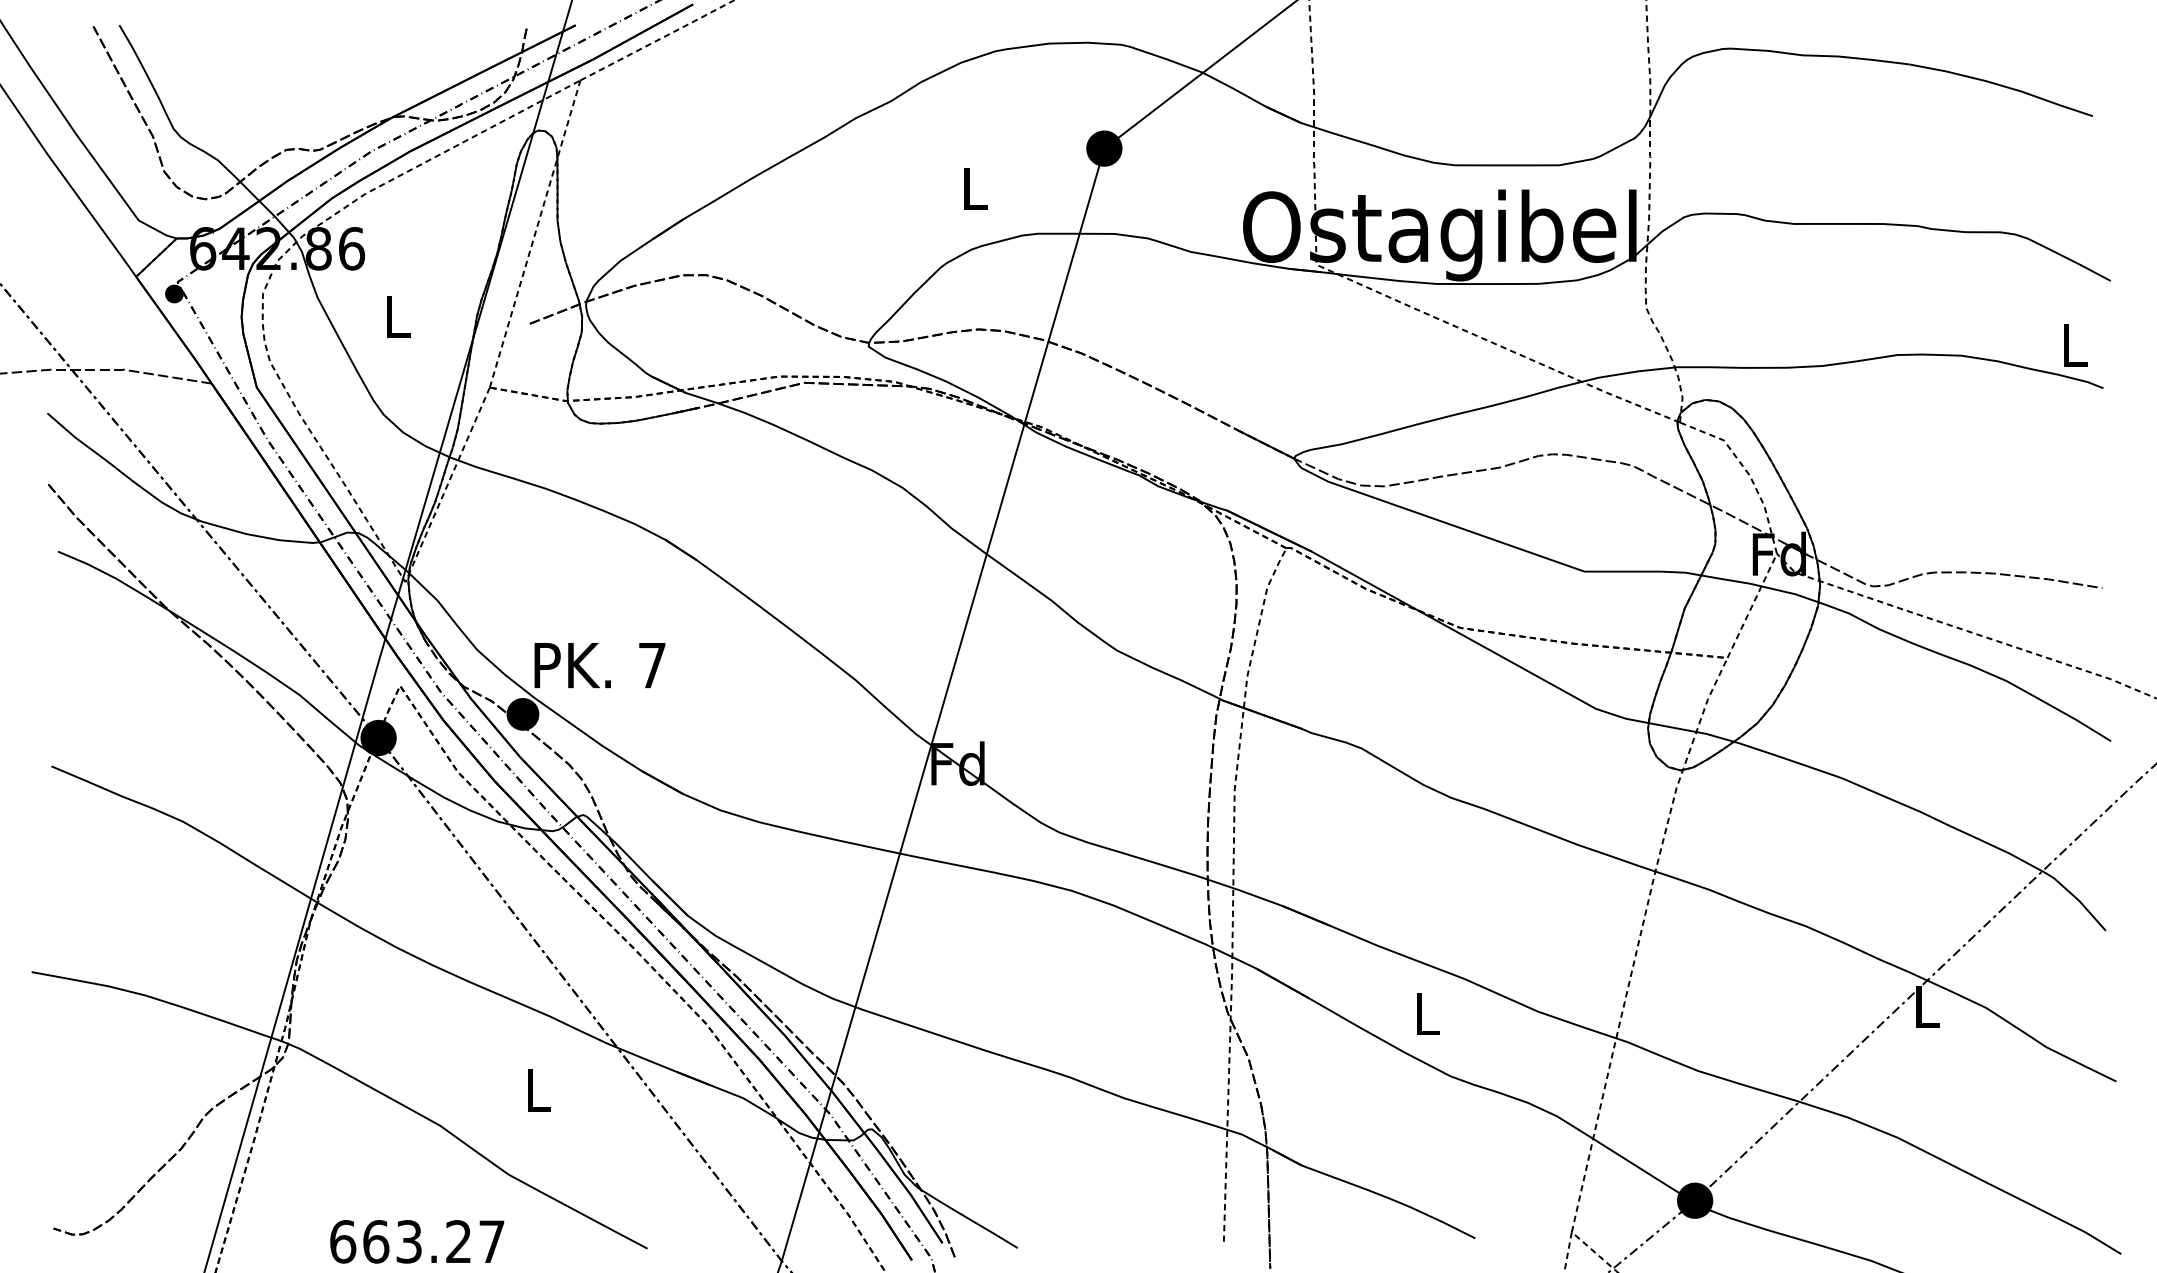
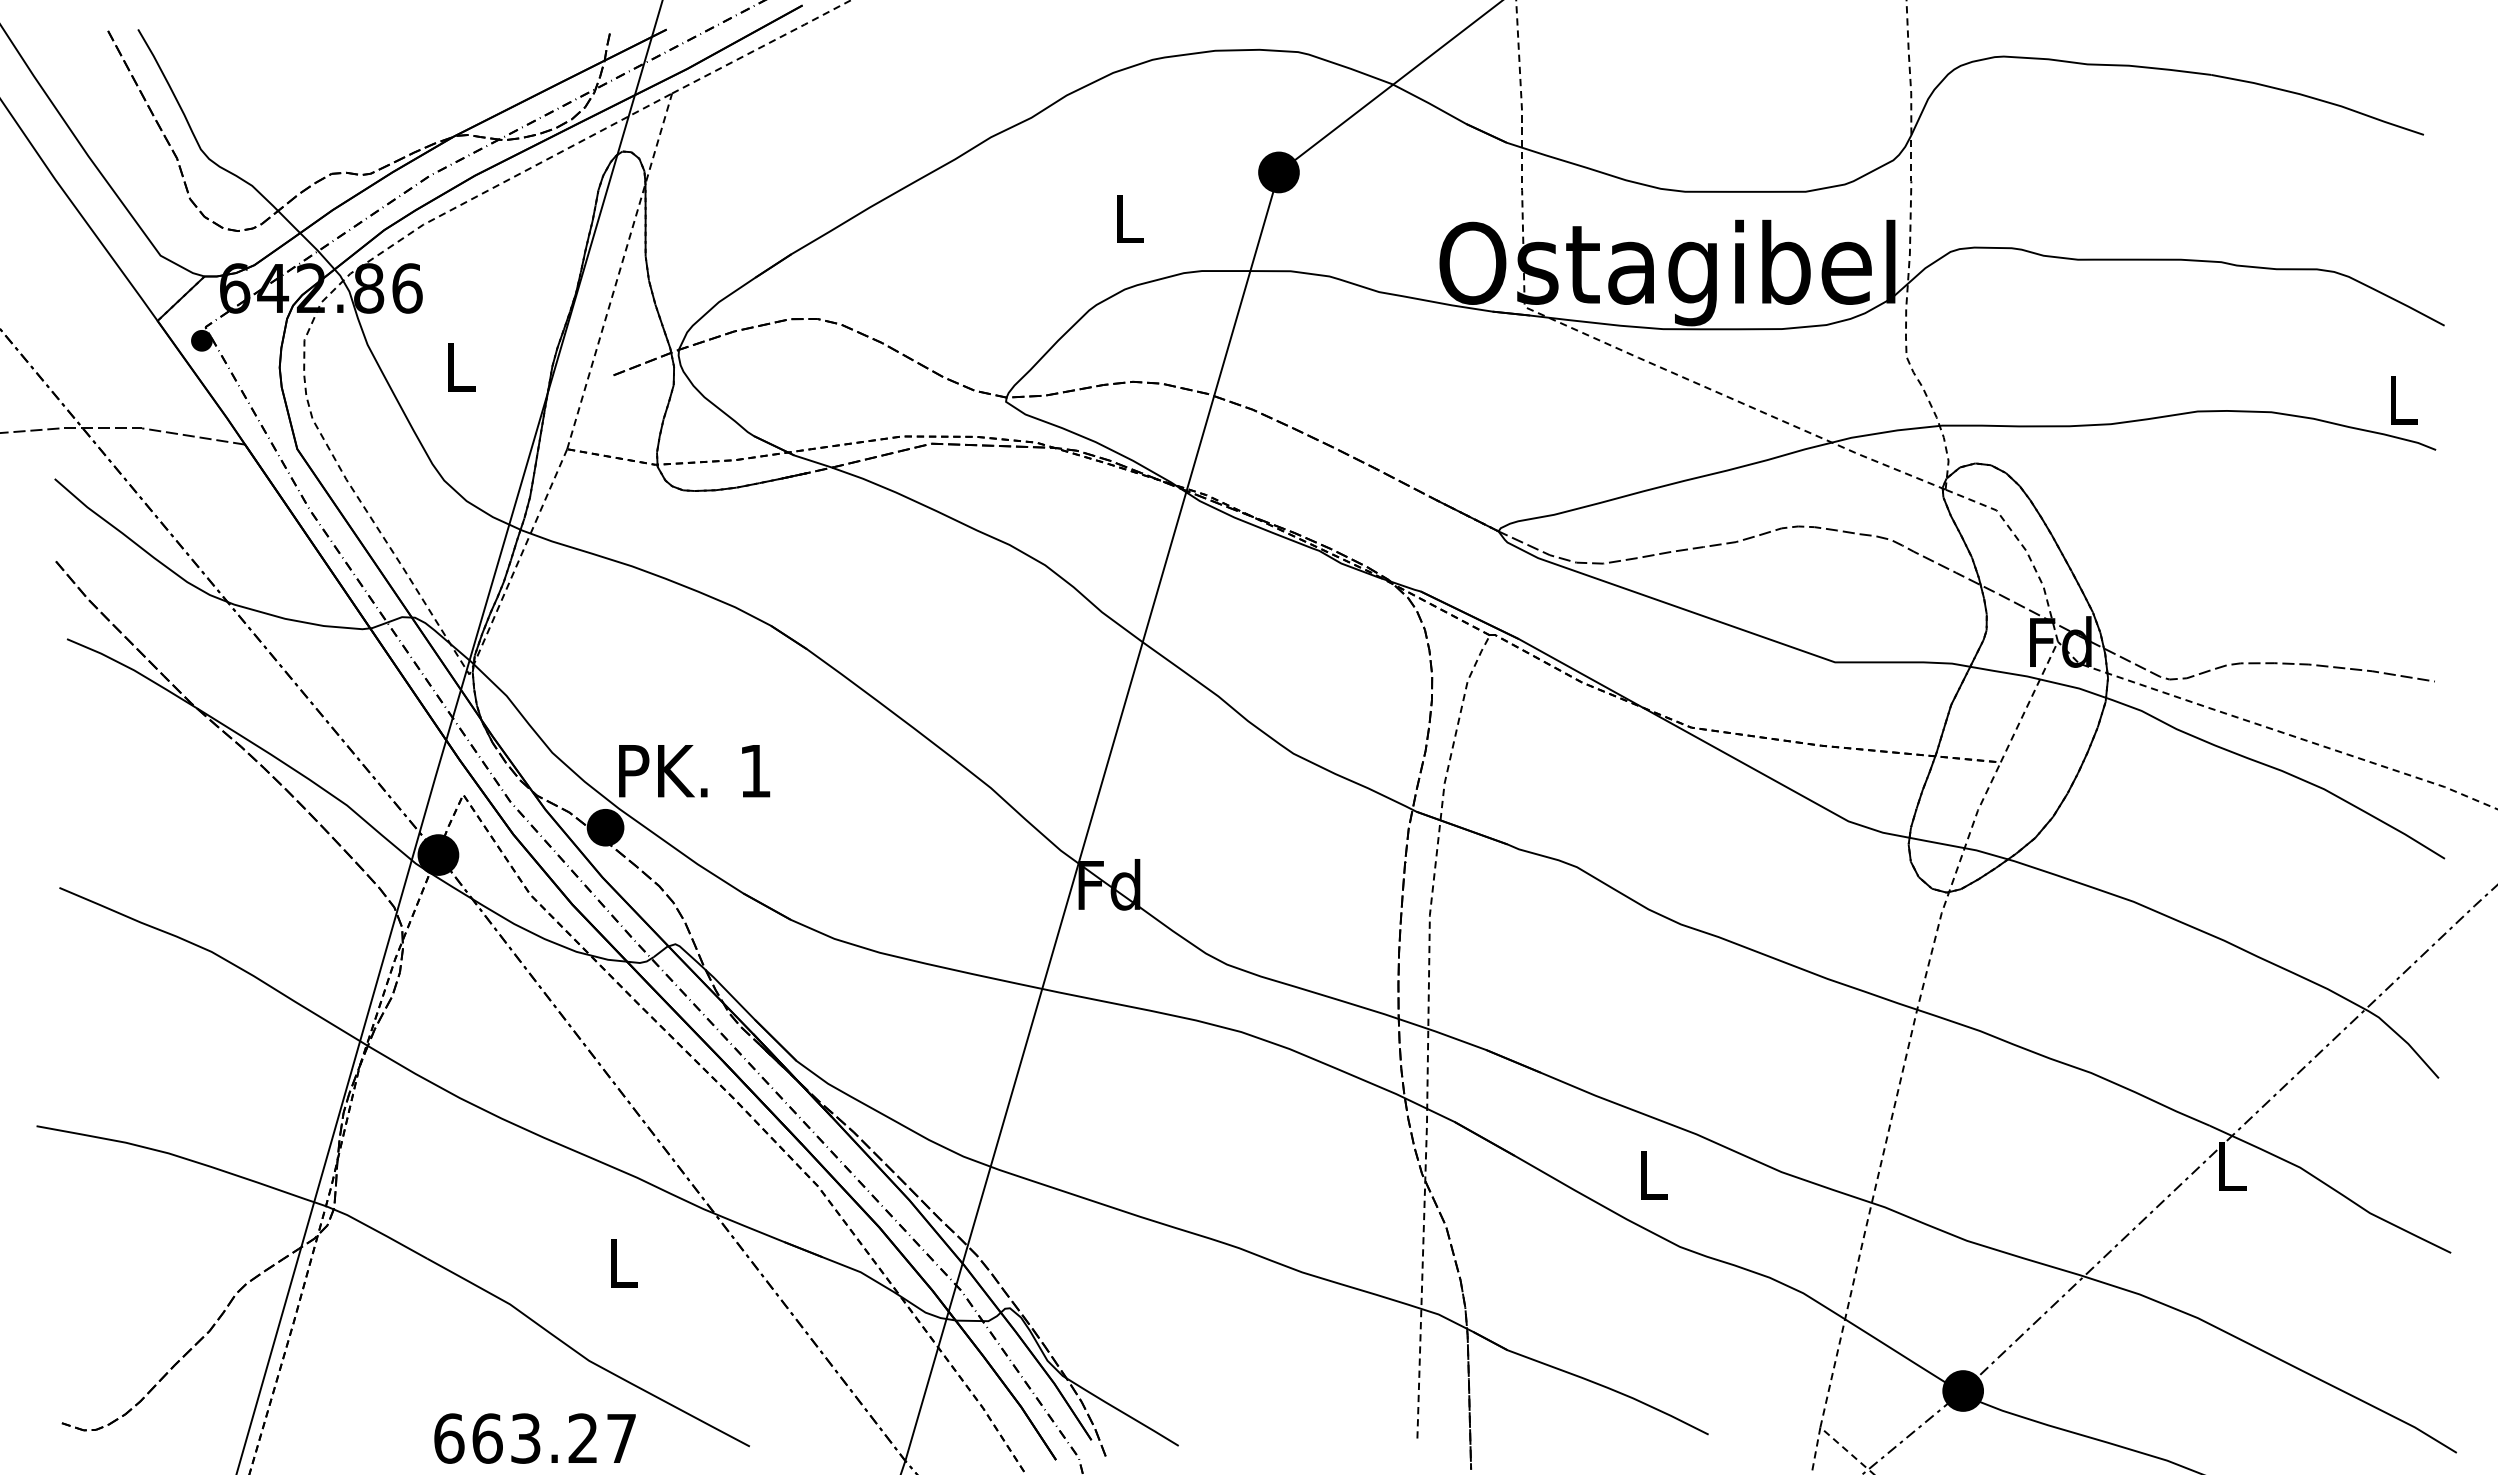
text: (652, 665) -> (755, 771), 7 -> 1
text: (416, 1241) -> (534, 1438), moved

